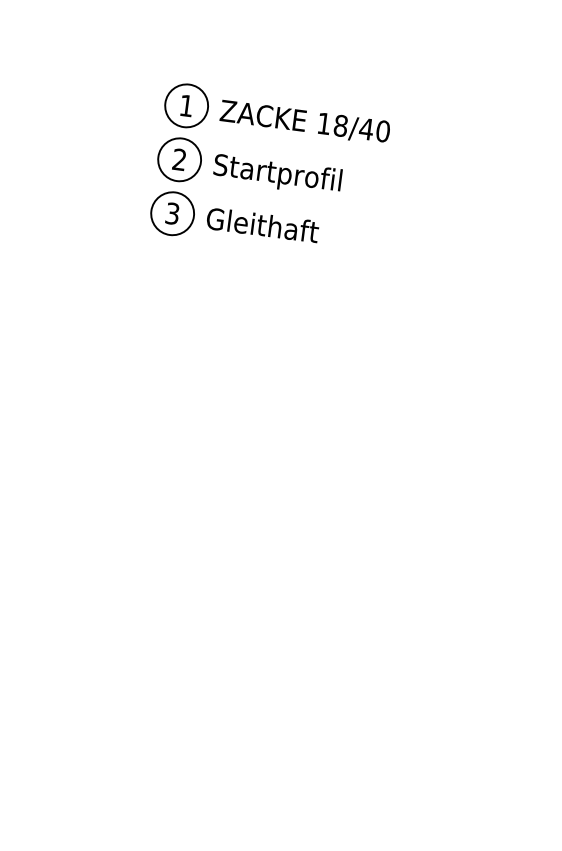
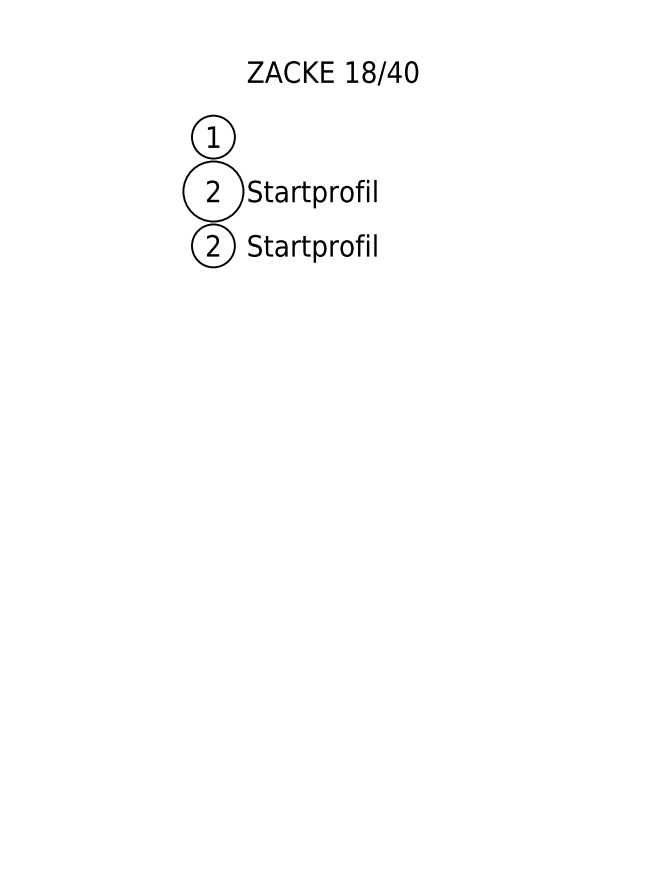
text: (304, 122) -> (332, 73), moved
circle: (178, 159) -> (212, 191), size x1.4
text: (172, 213) -> (213, 245), 3 -> 2
text: (270, 229) -> (312, 248), Gleithaft -> Startprofil

